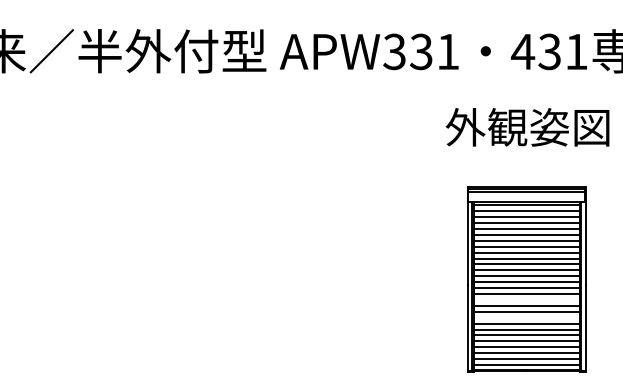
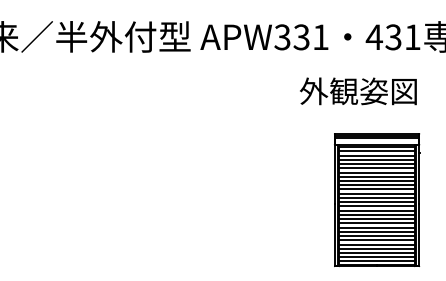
text: (527, 127) -> (358, 91), moved
line: (526, 299) -> (376, 214), added
line: (526, 317) -> (376, 227), added

